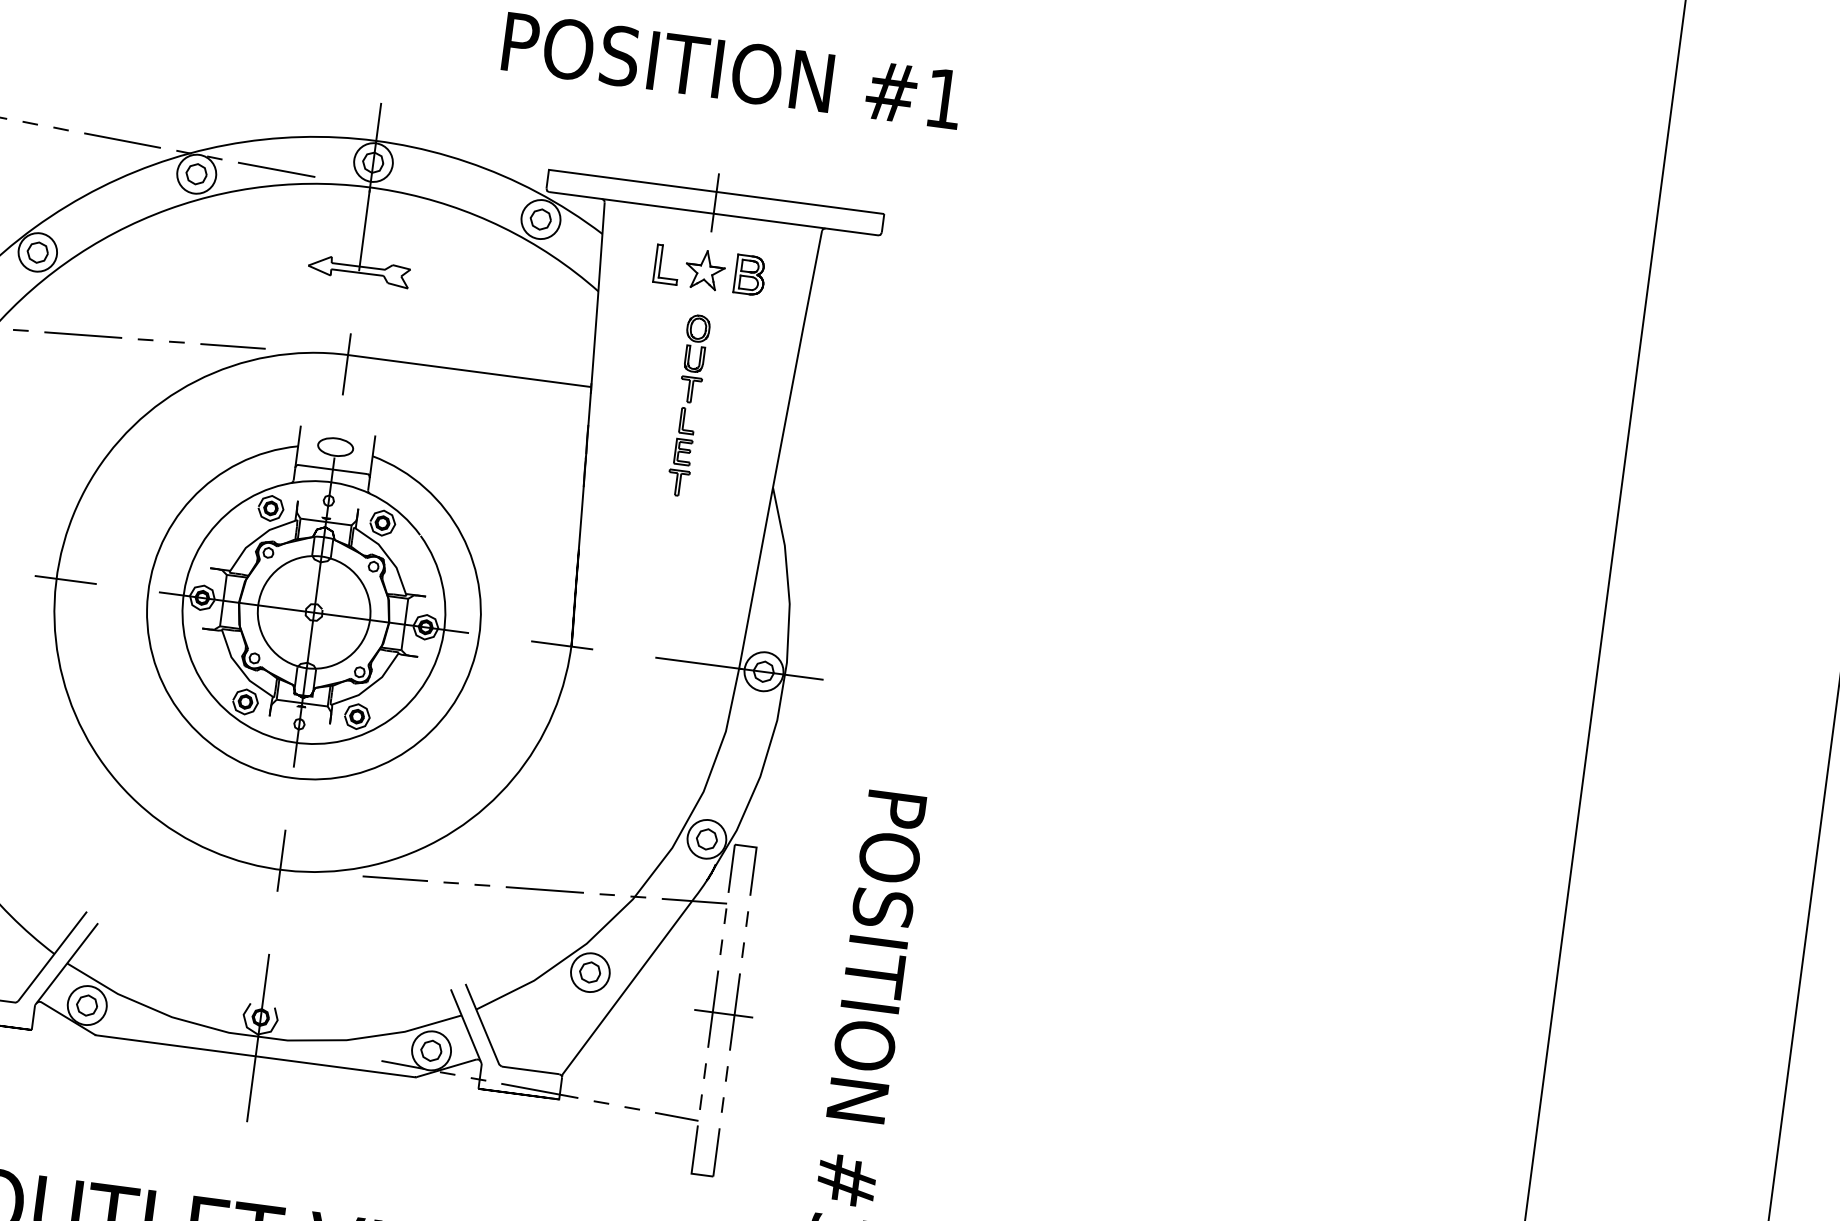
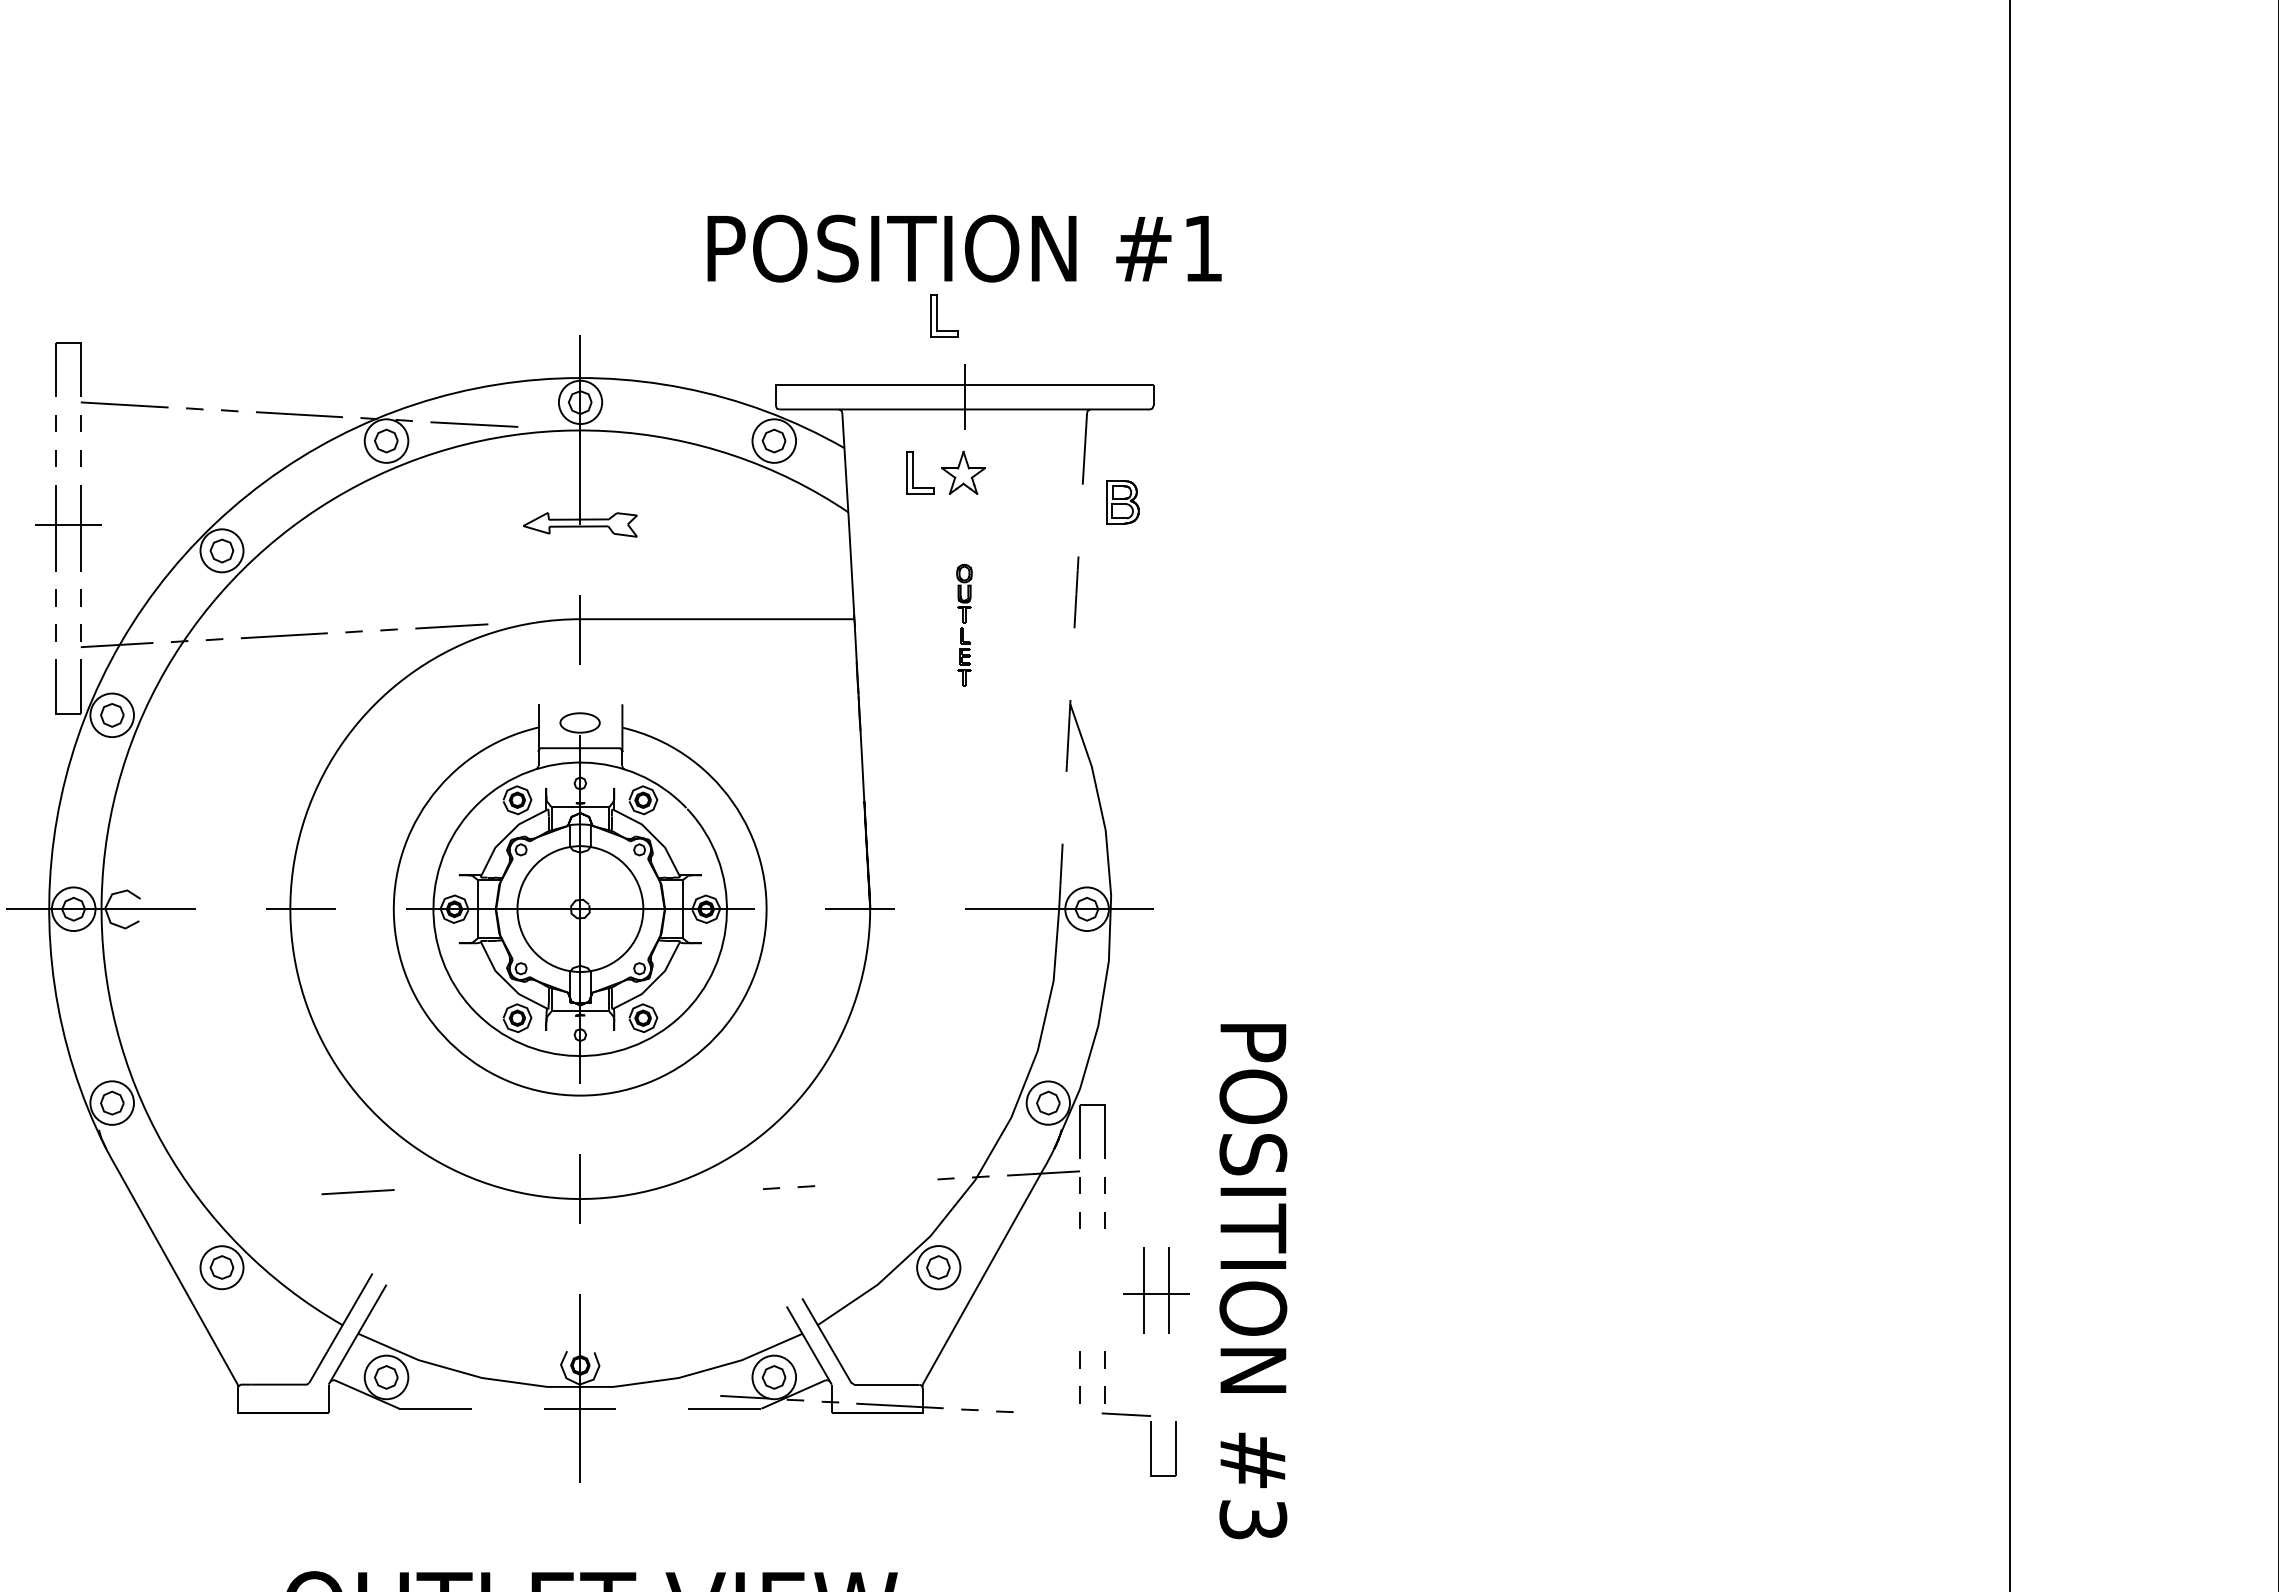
part: (700, 127) -> (937, 315), added
part: (749, 275) -> (1122, 502), moved
part: (688, 405) -> (964, 625), size x0.6
line: (779, 451) -> (1072, 663), solid -> dashed
line: (394, 878) -> (357, 1192), moved
line: (544, 889) -> (875, 1182), removed
part: (724, 1010) -> (1156, 1290), moved
line: (255, 1056) -> (580, 1409), solid -> dashed
part: (694, 1146) -> (1150, 1444), moved

